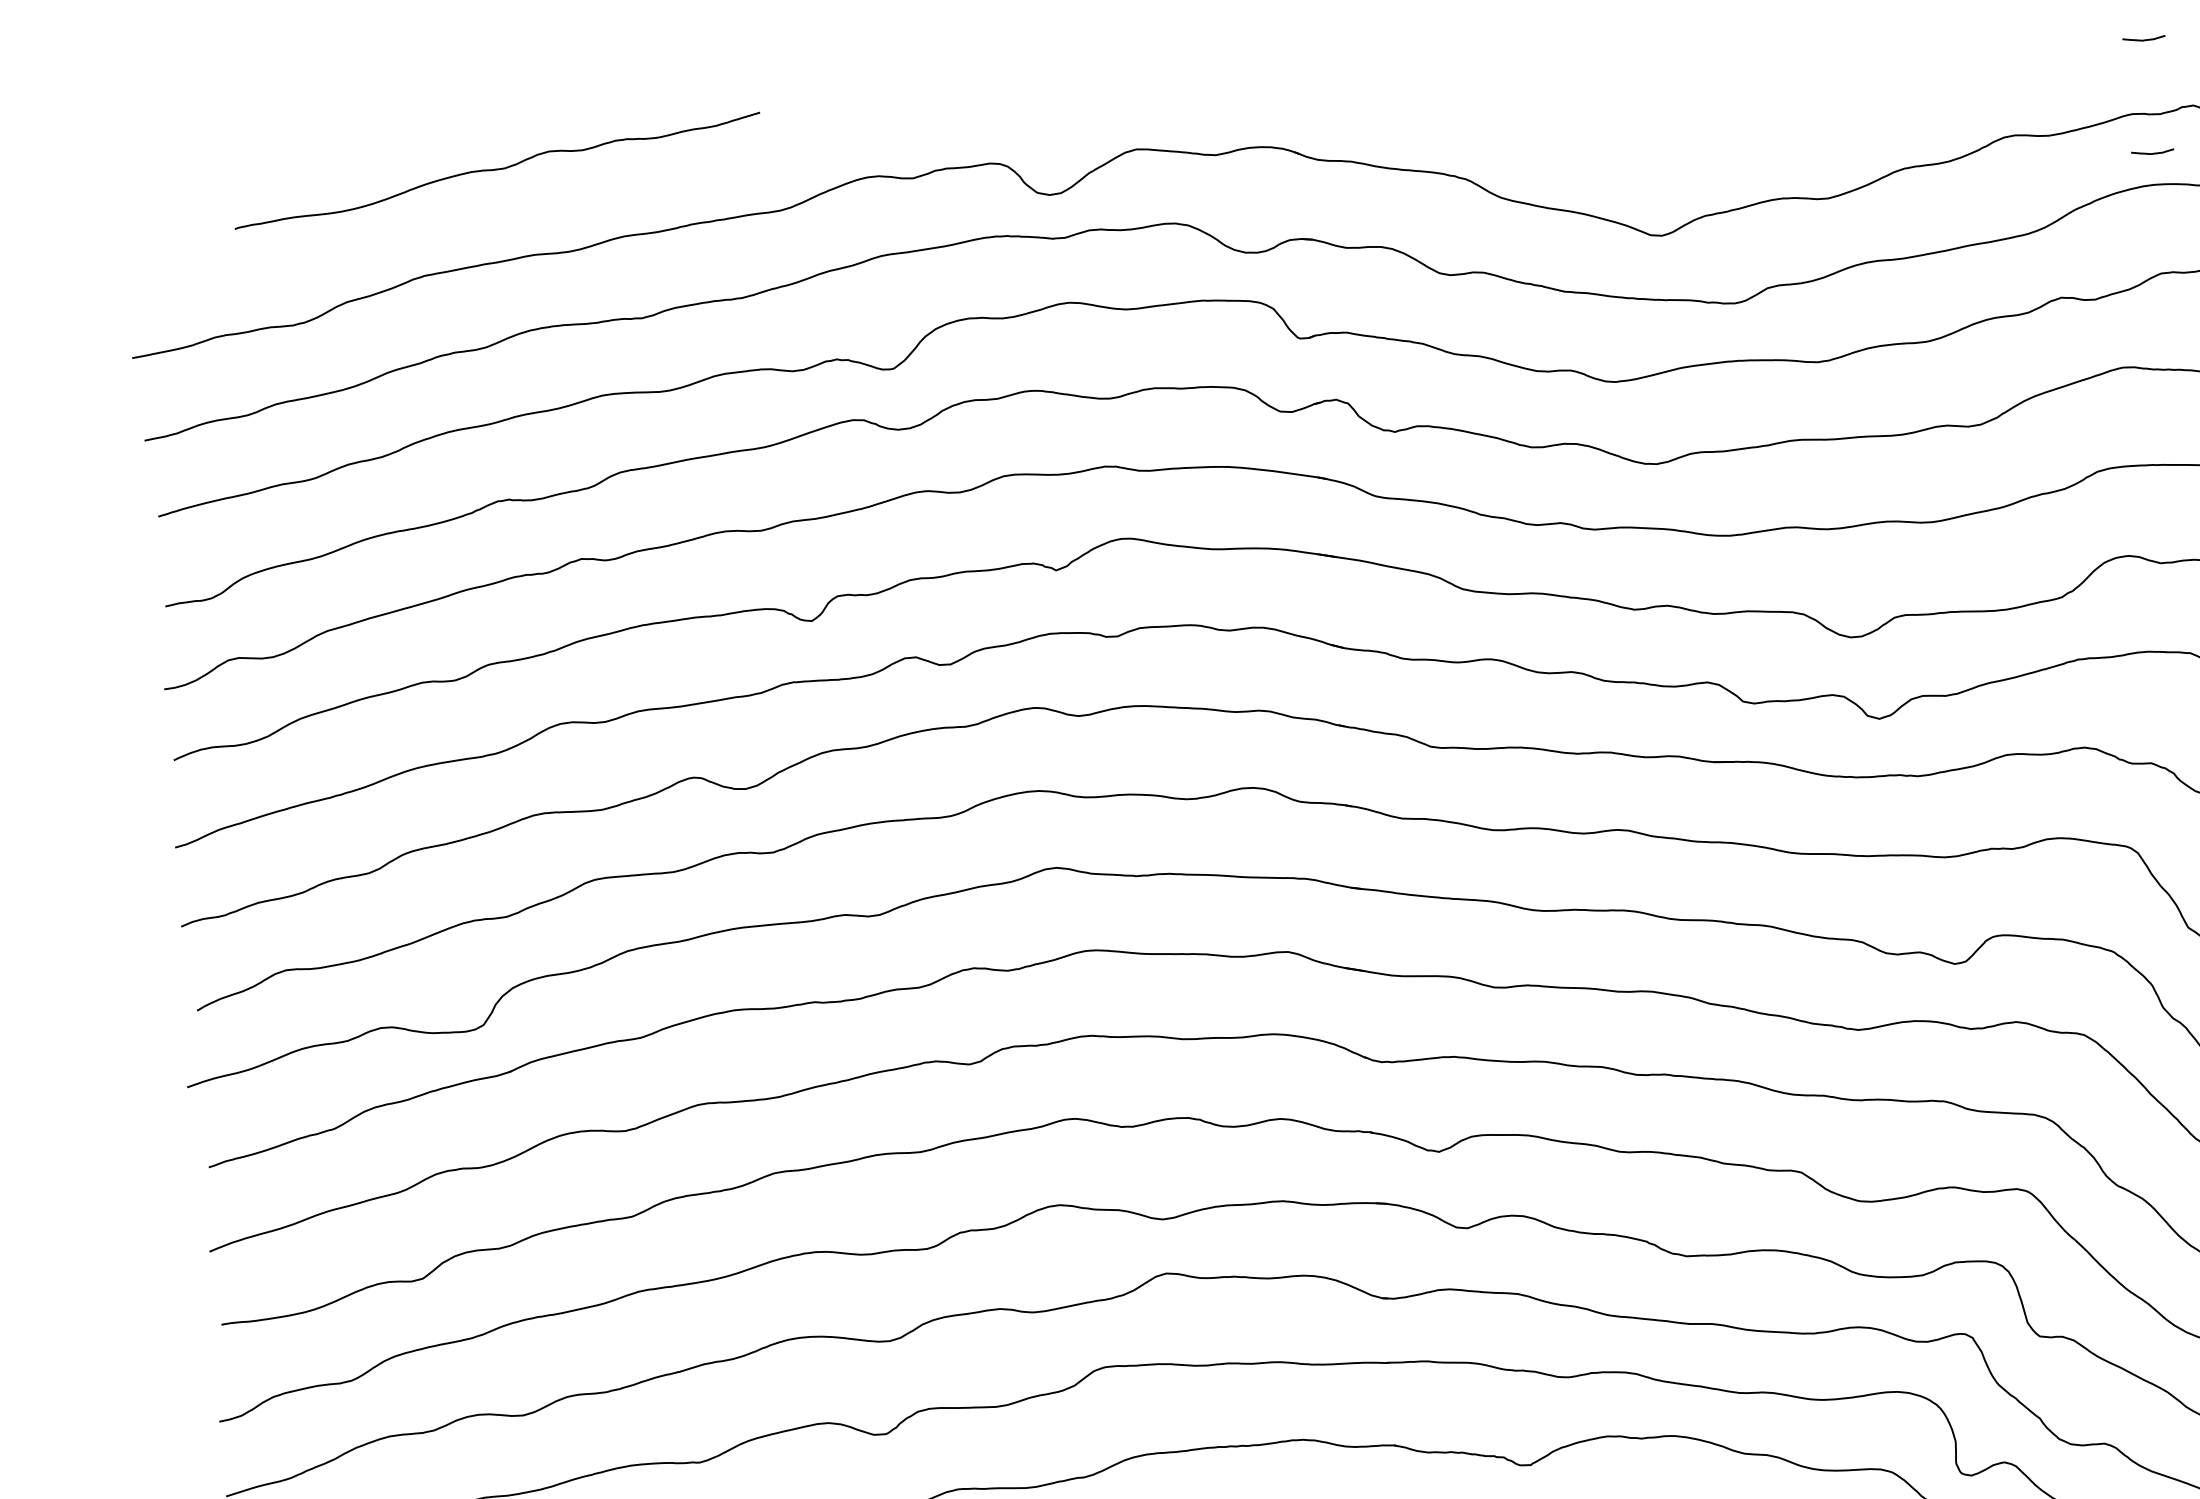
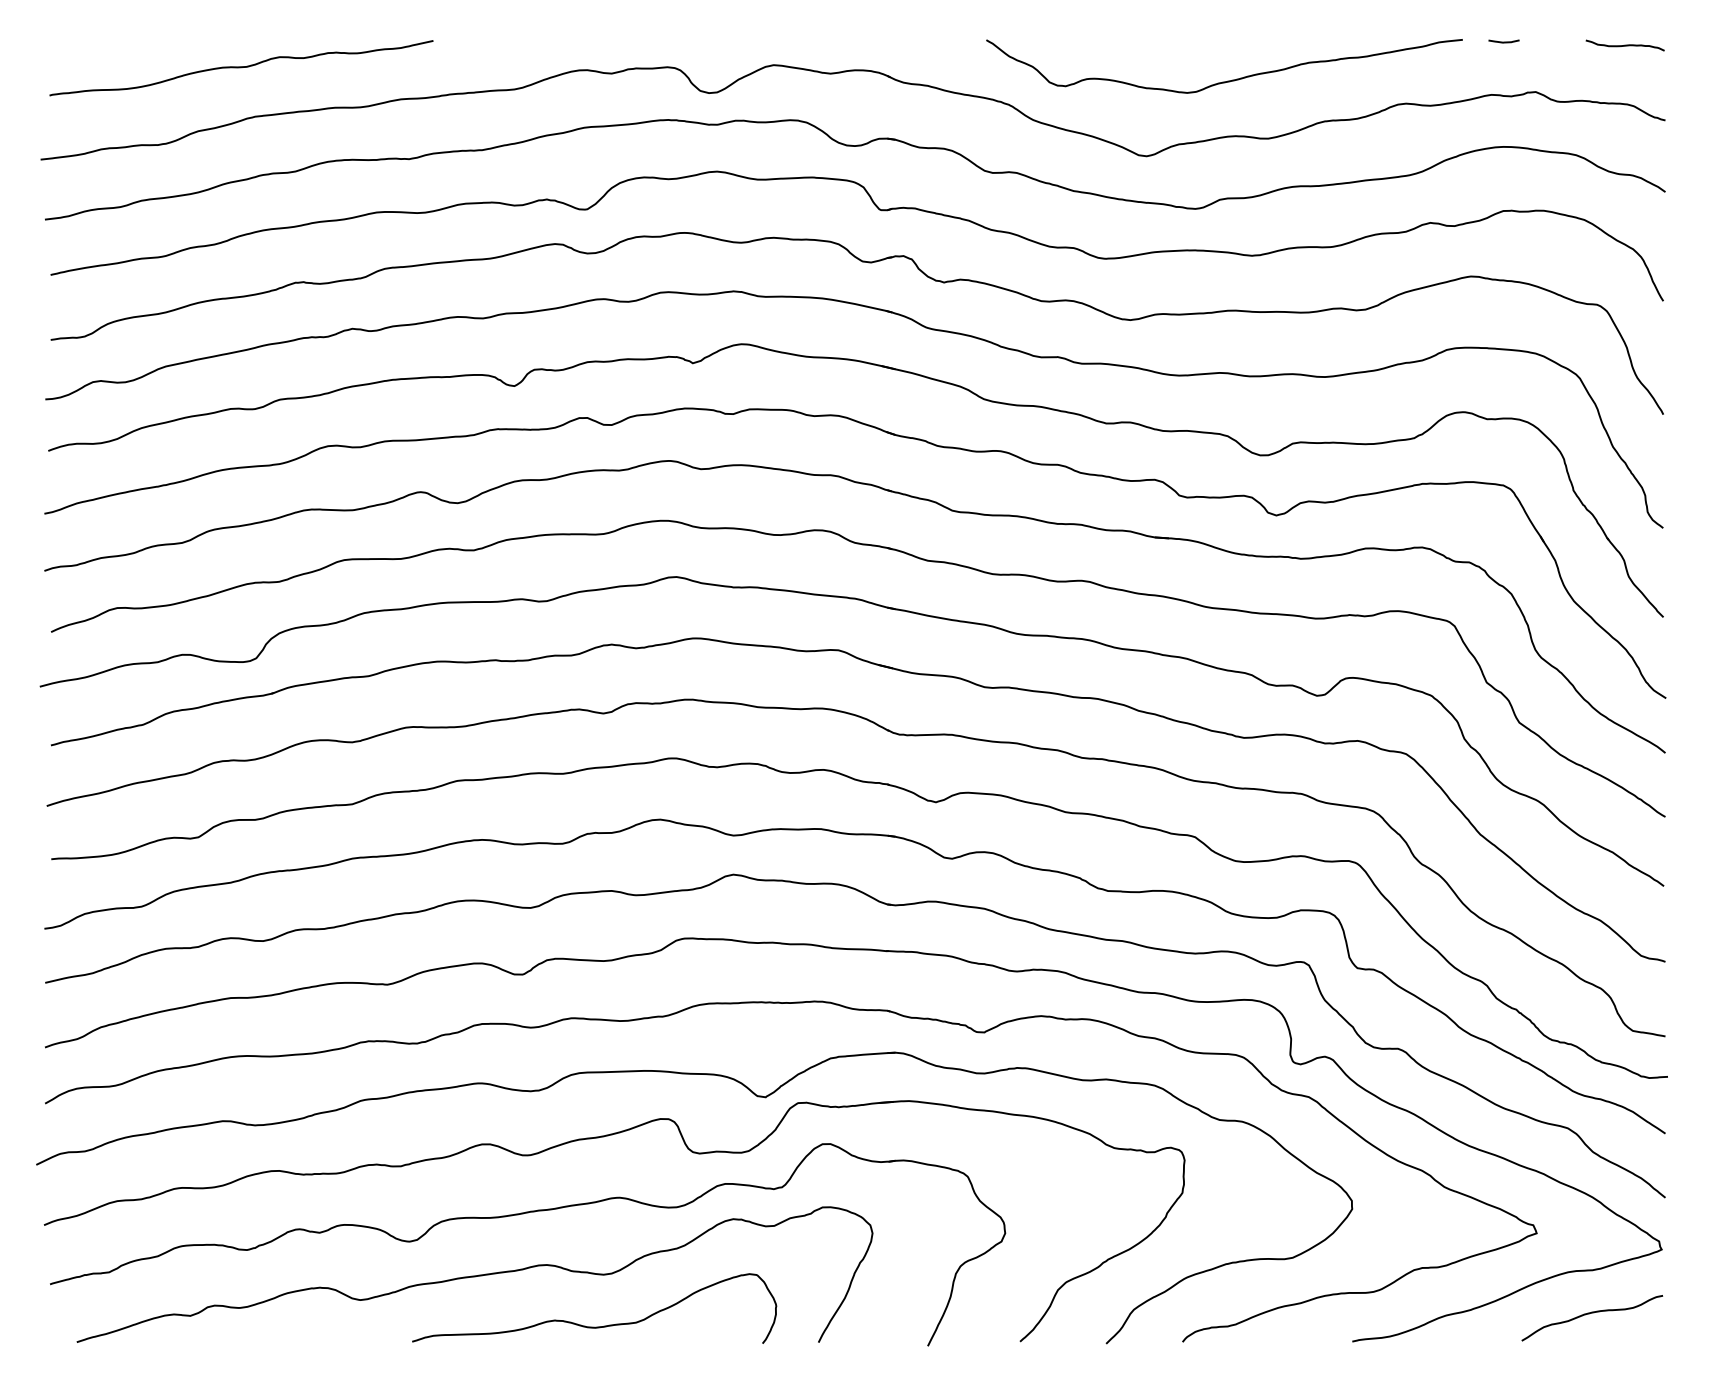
curve: (1765, 122) -> (1227, 80), added
curve: (2151, 152) -> (1503, 123), removed
curve: (497, 171) -> (241, 68), moved

